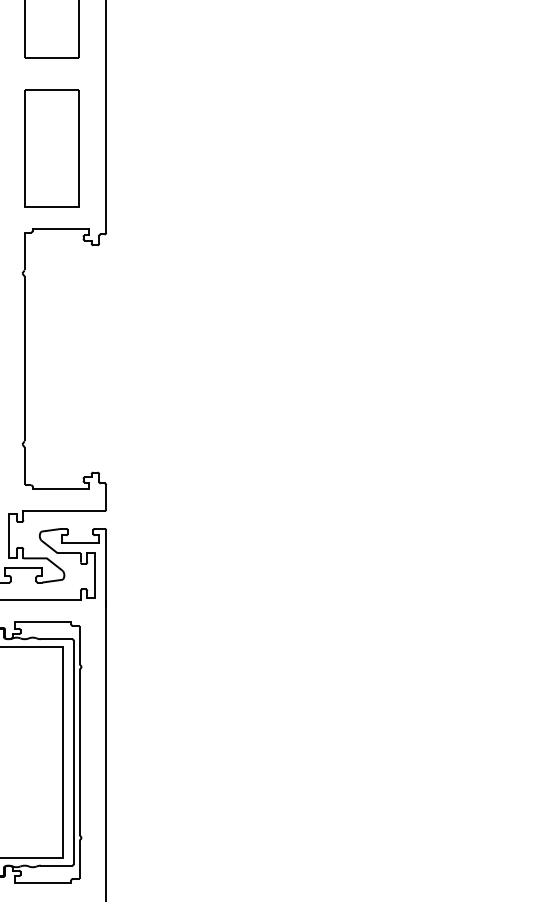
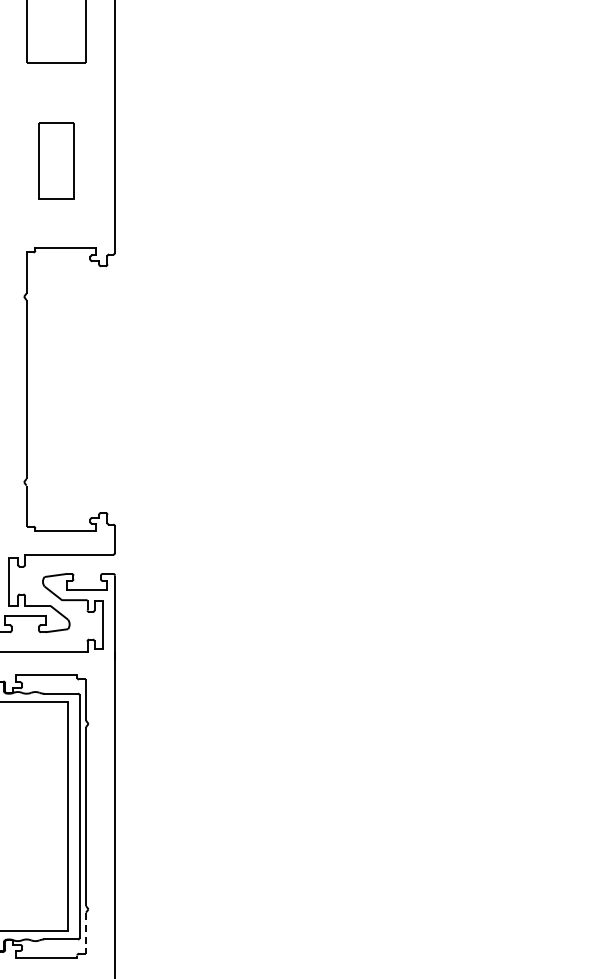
part: (51, 148) -> (55, 161), size x0.6
line: (79, 859) -> (86, 932), solid -> dashed

